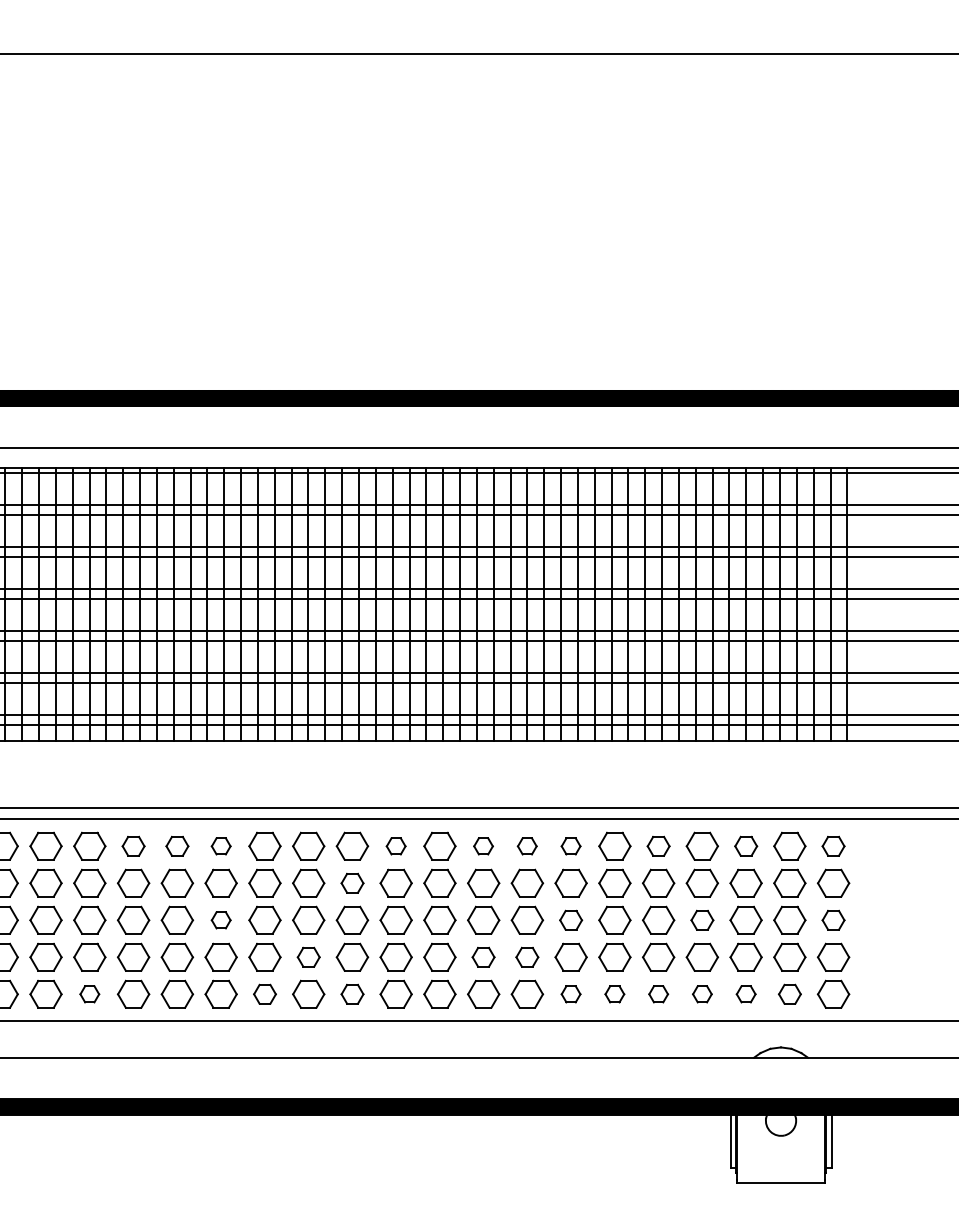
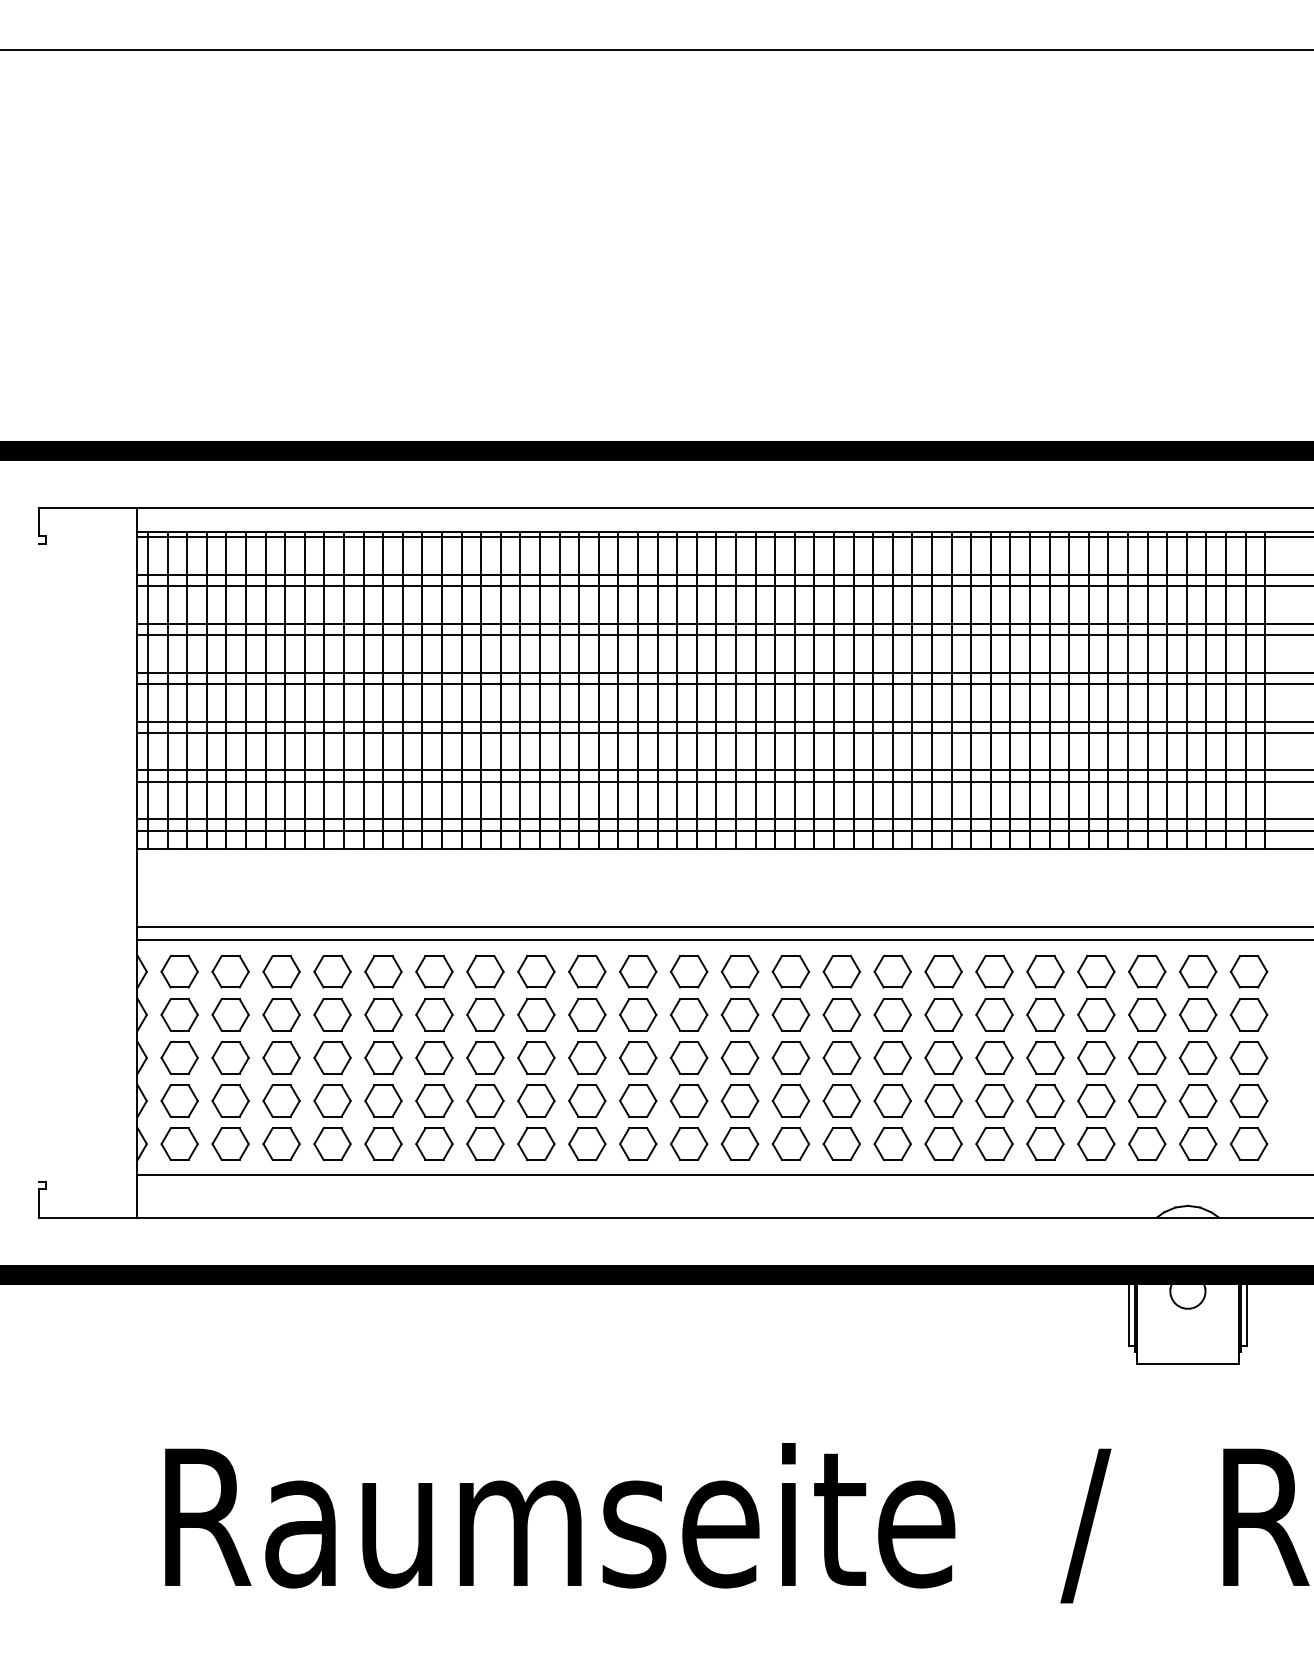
part: (133, 846) -> (434, 971), size x1.43
part: (177, 846) -> (485, 971), size x1.43
part: (221, 846) -> (536, 971), size x1.67
part: (395, 846) -> (739, 971), size x1.67
part: (483, 846) -> (841, 971), size x1.67
part: (527, 846) -> (892, 971), size x1.67
part: (571, 846) -> (943, 971), size x1.67
part: (658, 846) -> (1045, 971), size x1.43
part: (746, 846) -> (1147, 971), size x1.43
part: (833, 846) -> (1248, 971), size x1.43
part: (352, 882) -> (689, 1014), size x1.43
part: (221, 919) -> (536, 1057), size x1.67
part: (571, 919) -> (943, 1057), size x1.43
part: (702, 919) -> (1096, 1057), size x1.43
part: (833, 919) -> (1248, 1057), size x1.43
part: (308, 956) -> (638, 1100), size x1.43
part: (483, 956) -> (841, 1100), size x1.43
part: (527, 956) -> (892, 1100), size x1.43
part: (89, 993) -> (383, 1143), size x1.67
part: (265, 993) -> (587, 1143), size x1.43
part: (352, 993) -> (689, 1143), size x1.43
part: (571, 993) -> (943, 1143), size x1.67
part: (614, 993) -> (994, 1143), size x1.67
part: (658, 993) -> (1045, 1143), size x1.67
part: (702, 993) -> (1096, 1143), size x1.67
part: (746, 993) -> (1147, 1143), size x1.67
part: (790, 993) -> (1198, 1143), size x1.43

